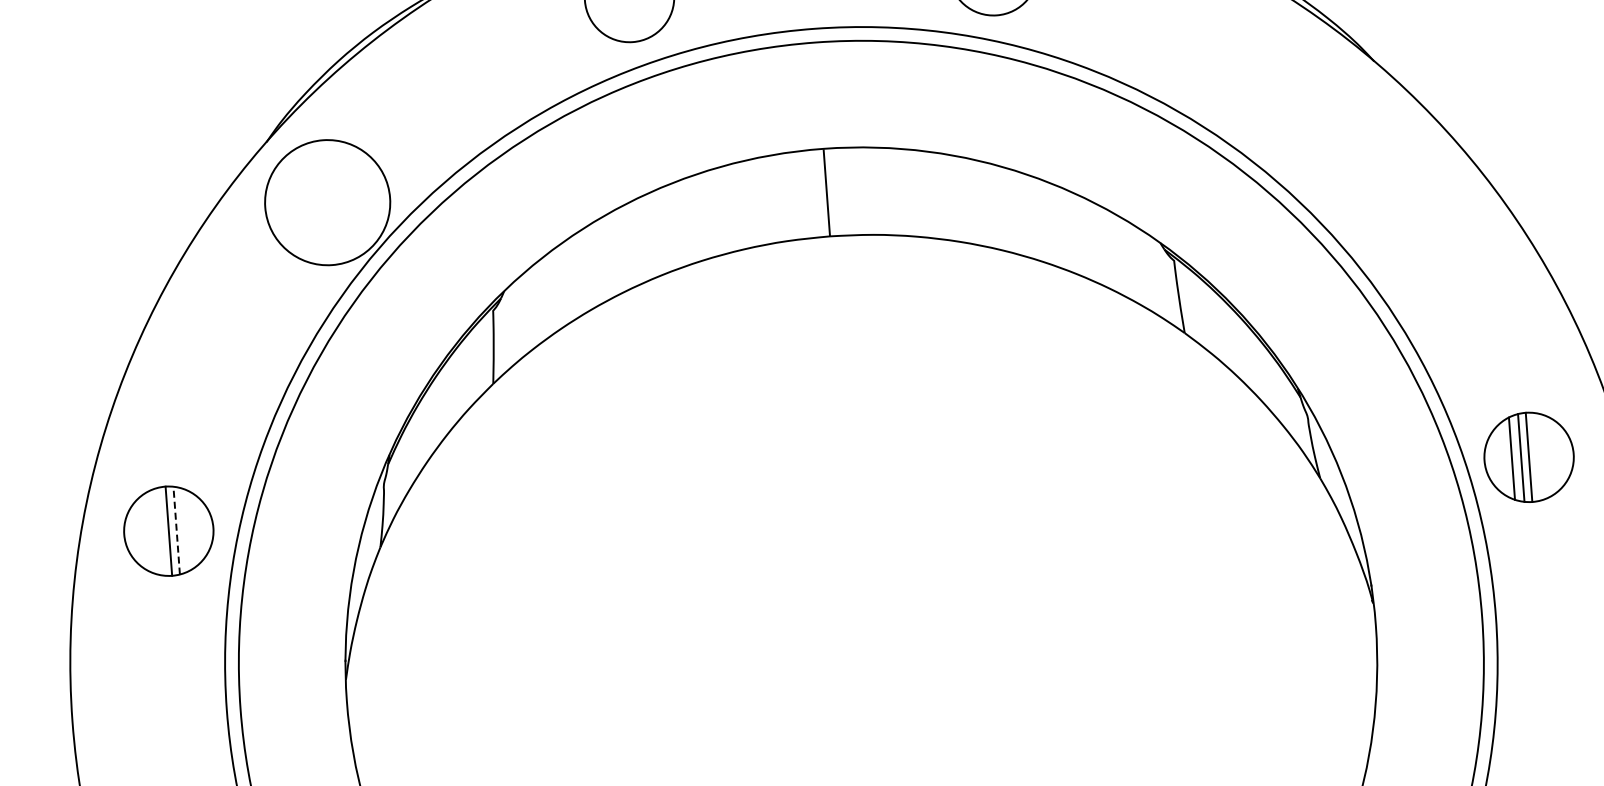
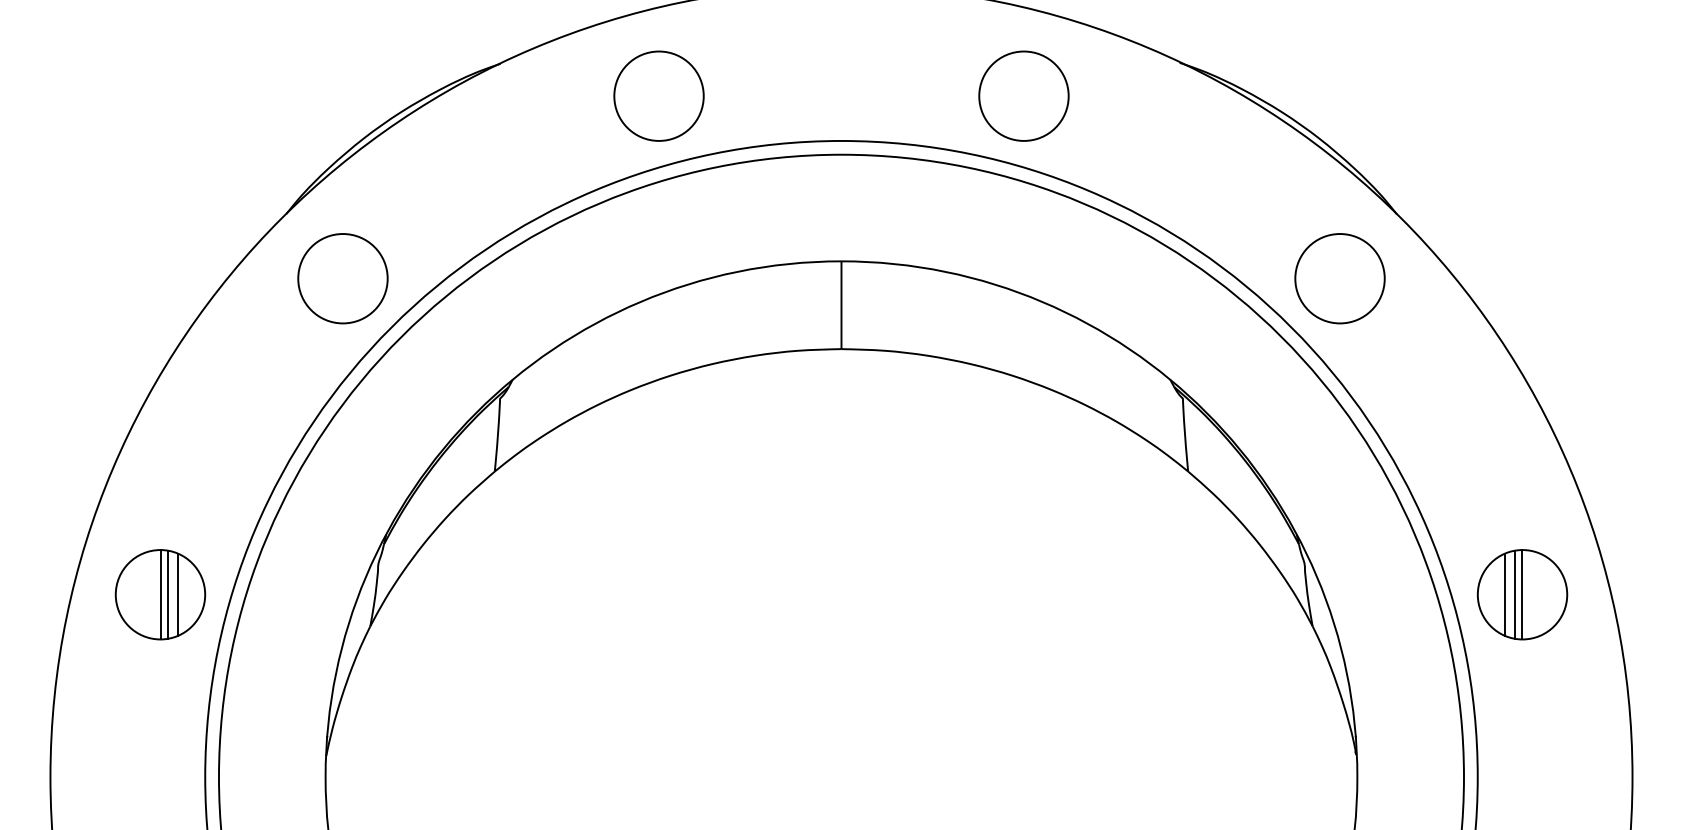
circle: (1321, 129) -> (1339, 278), added
circle: (327, 202) -> (342, 278), size x0.71
part: (1529, 457) -> (1522, 594), moved
line: (185, 529) -> (177, 594), added
line: (176, 530) -> (168, 594), dashed -> solid

